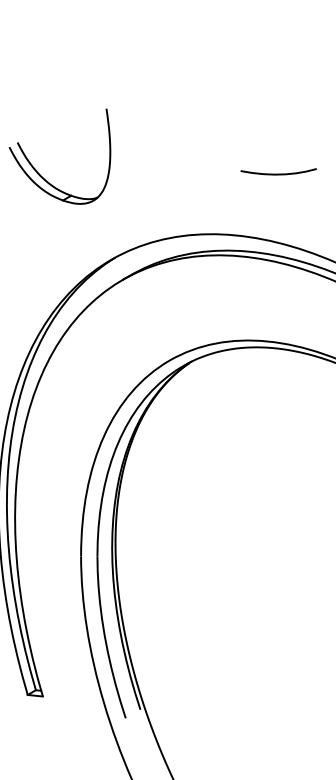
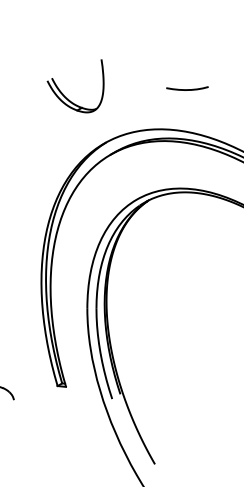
curve: (278, 173) -> (187, 89), moved

